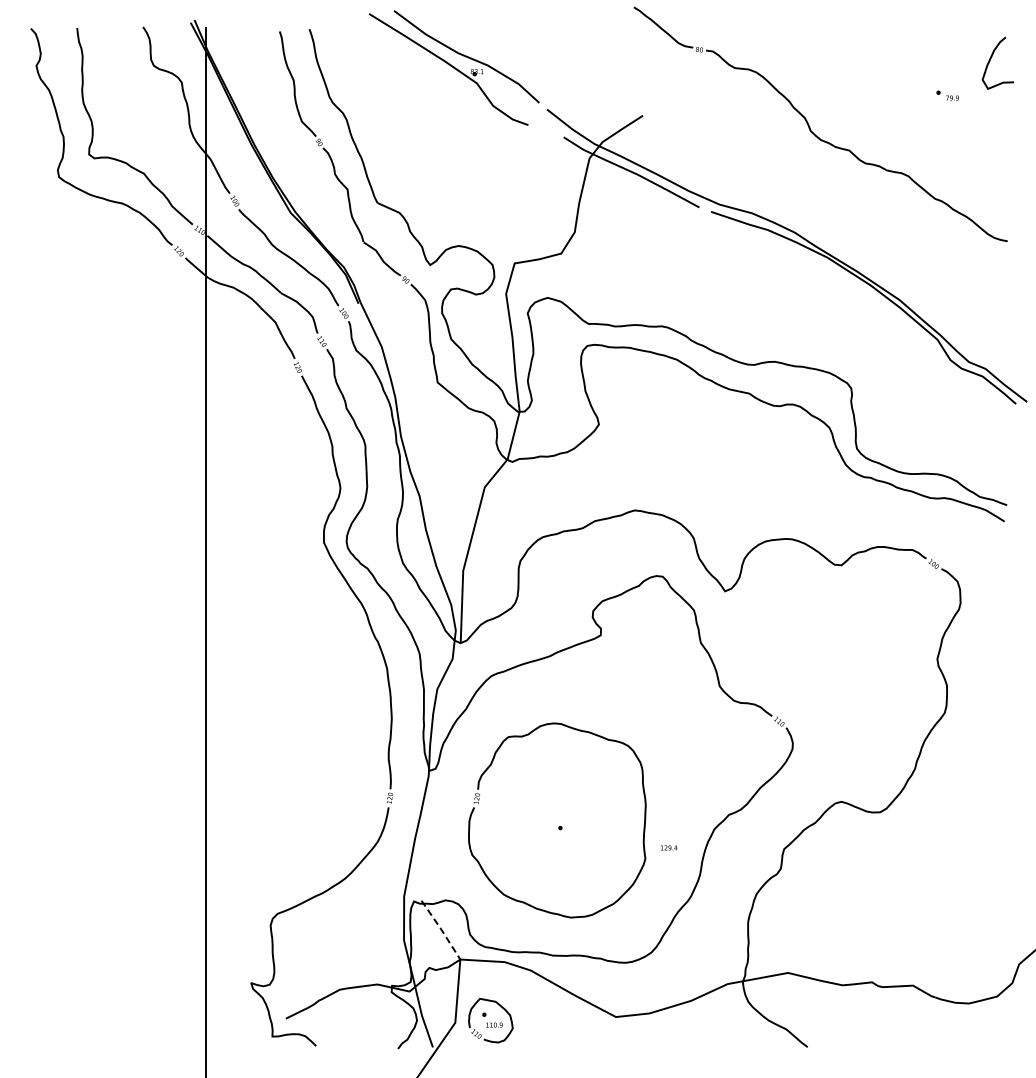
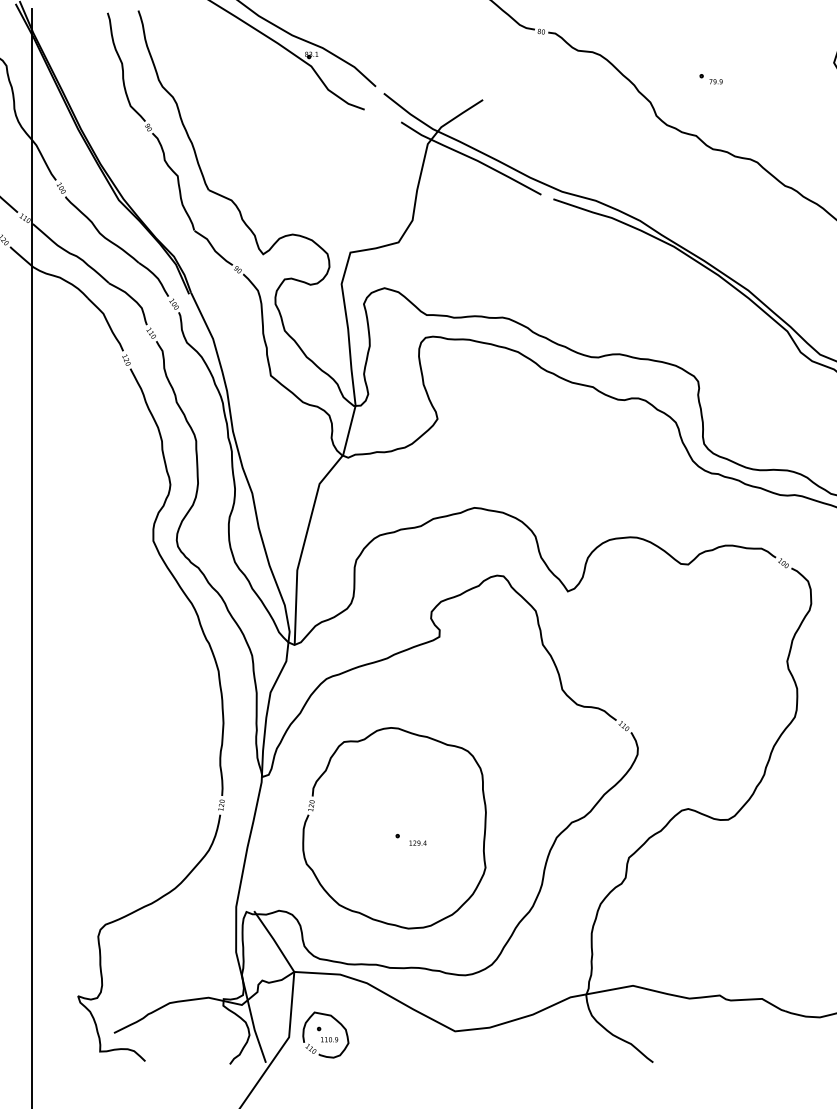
part: (947, 95) -> (710, 79), moved
text: (669, 847) -> (418, 842), moved
line: (441, 929) -> (274, 940), dashed -> solid

